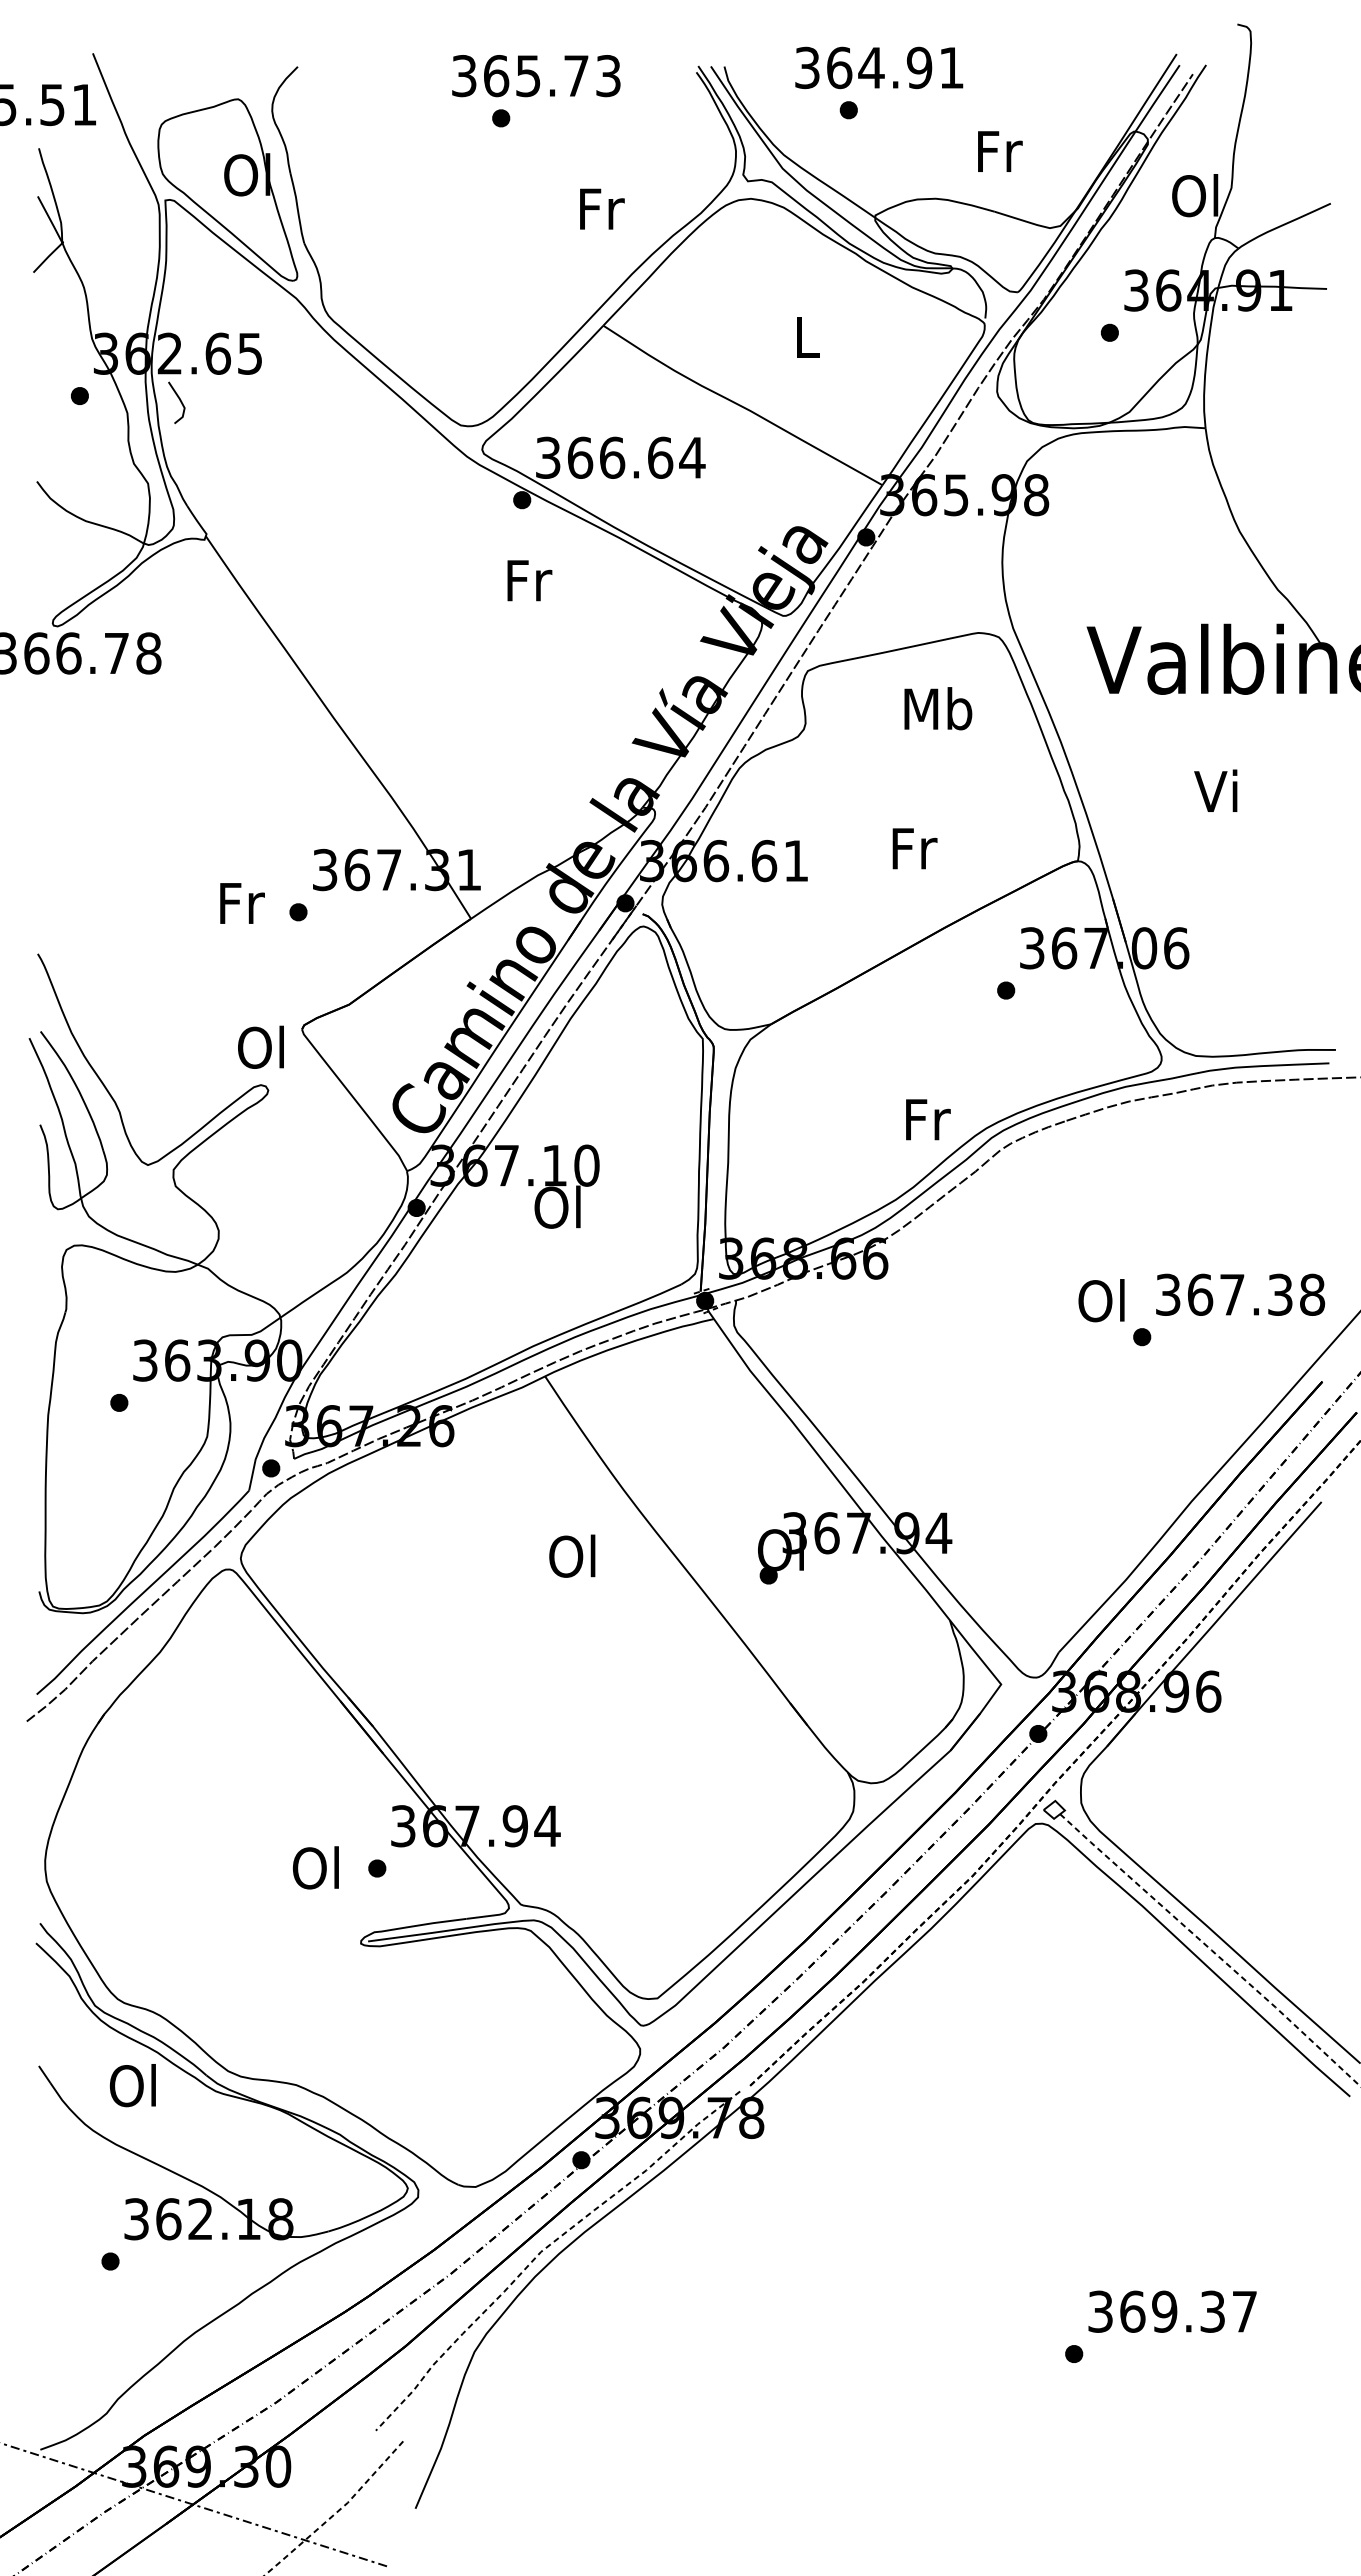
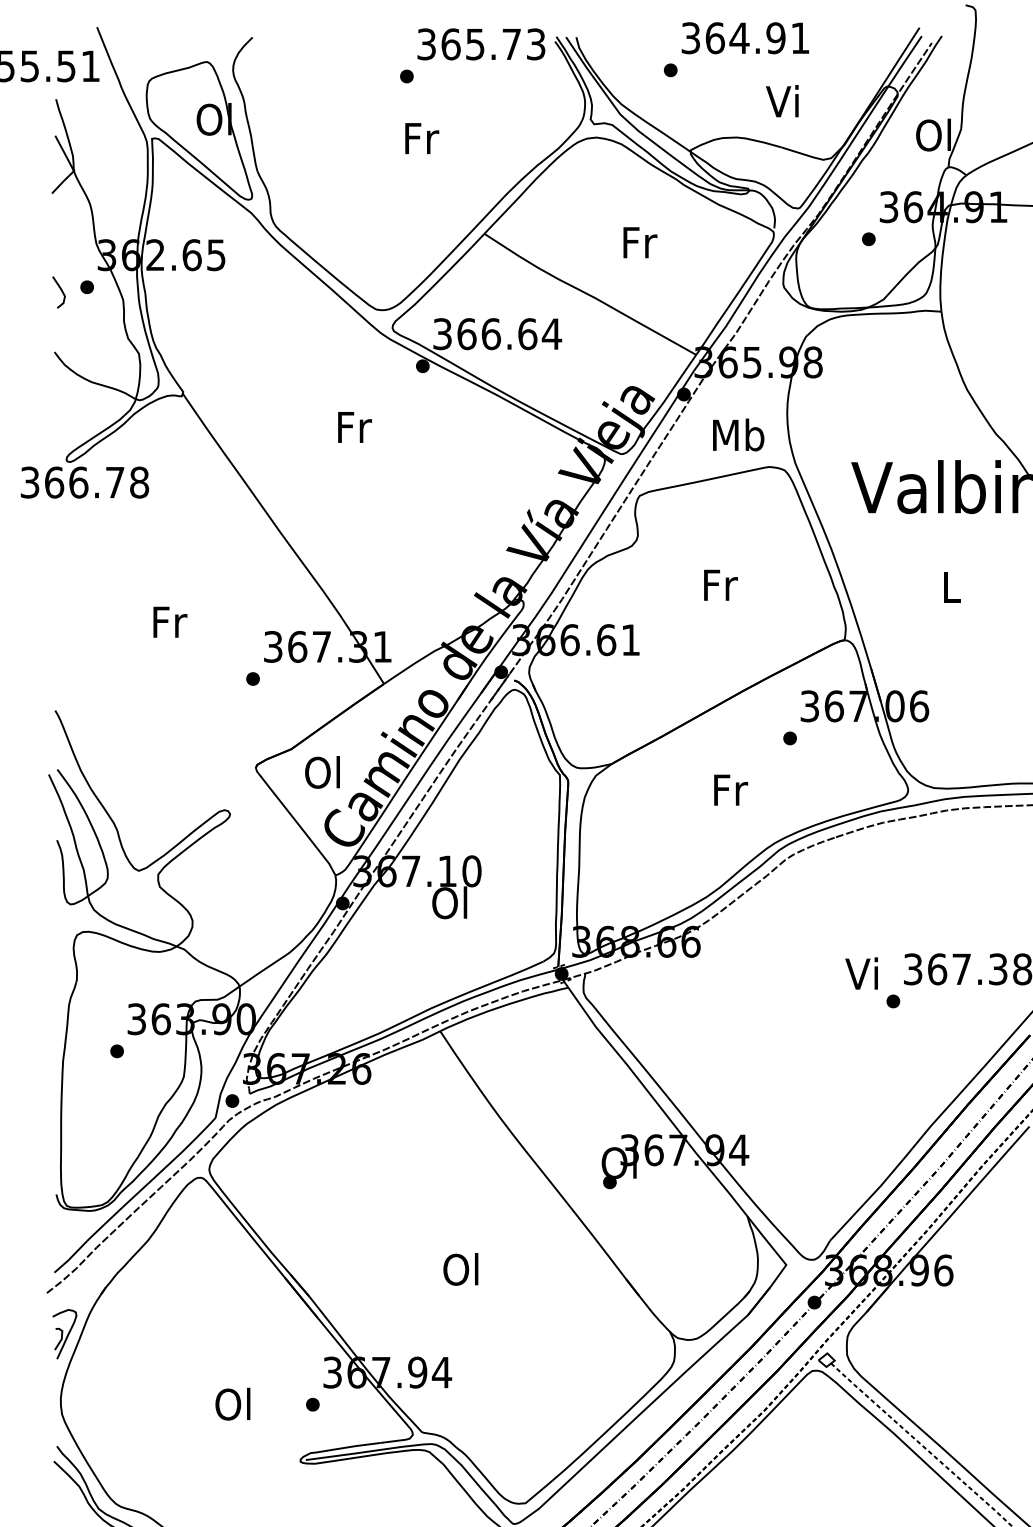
text: (879, 67) -> (745, 37), moved
text: (536, 76) -> (481, 44), moved
text: (998, 150) -> (784, 100), Fr -> Vi
text: (602, 208) -> (422, 138), moved
text: (808, 337) -> (640, 242), L -> Fr
line: (179, 400) -> (61, 290), moved
text: (529, 580) -> (354, 427), moved
text: (938, 708) -> (738, 434), moved
text: (1215, 790) -> (948, 586), Vi -> L
text: (914, 848) -> (720, 585), moved
text: (242, 903) -> (170, 622), moved
text: (260, 1046) -> (322, 771), moved
text: (928, 1119) -> (731, 789), moved
text: (1101, 1300) -> (862, 973), Ol -> Vi
text: (572, 1555) -> (461, 1268), moved
part: (50, 1775) -> (64, 1334), added
text: (315, 1867) -> (232, 1403), moved

